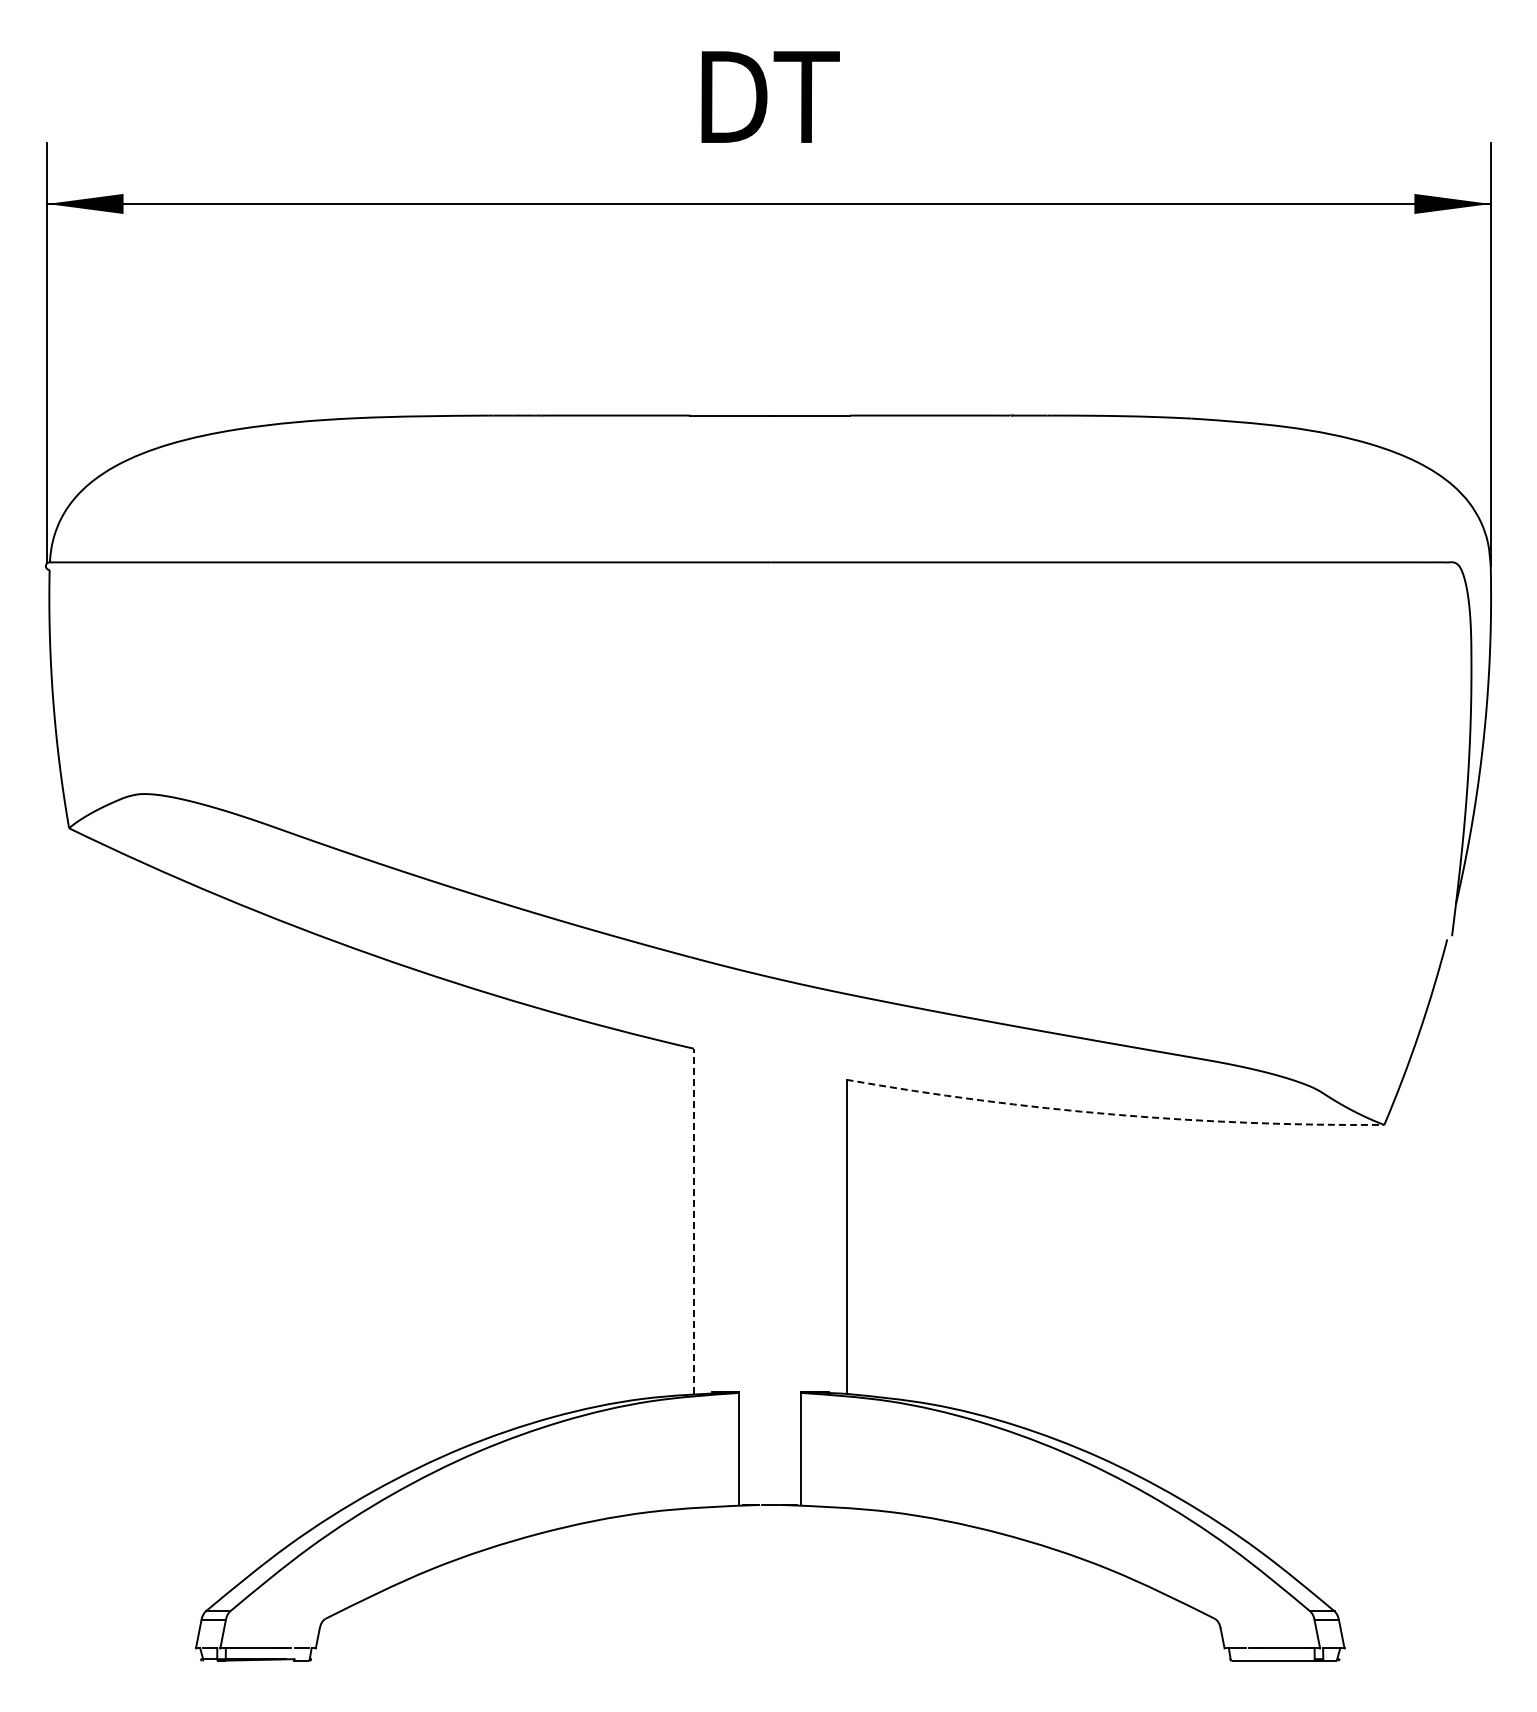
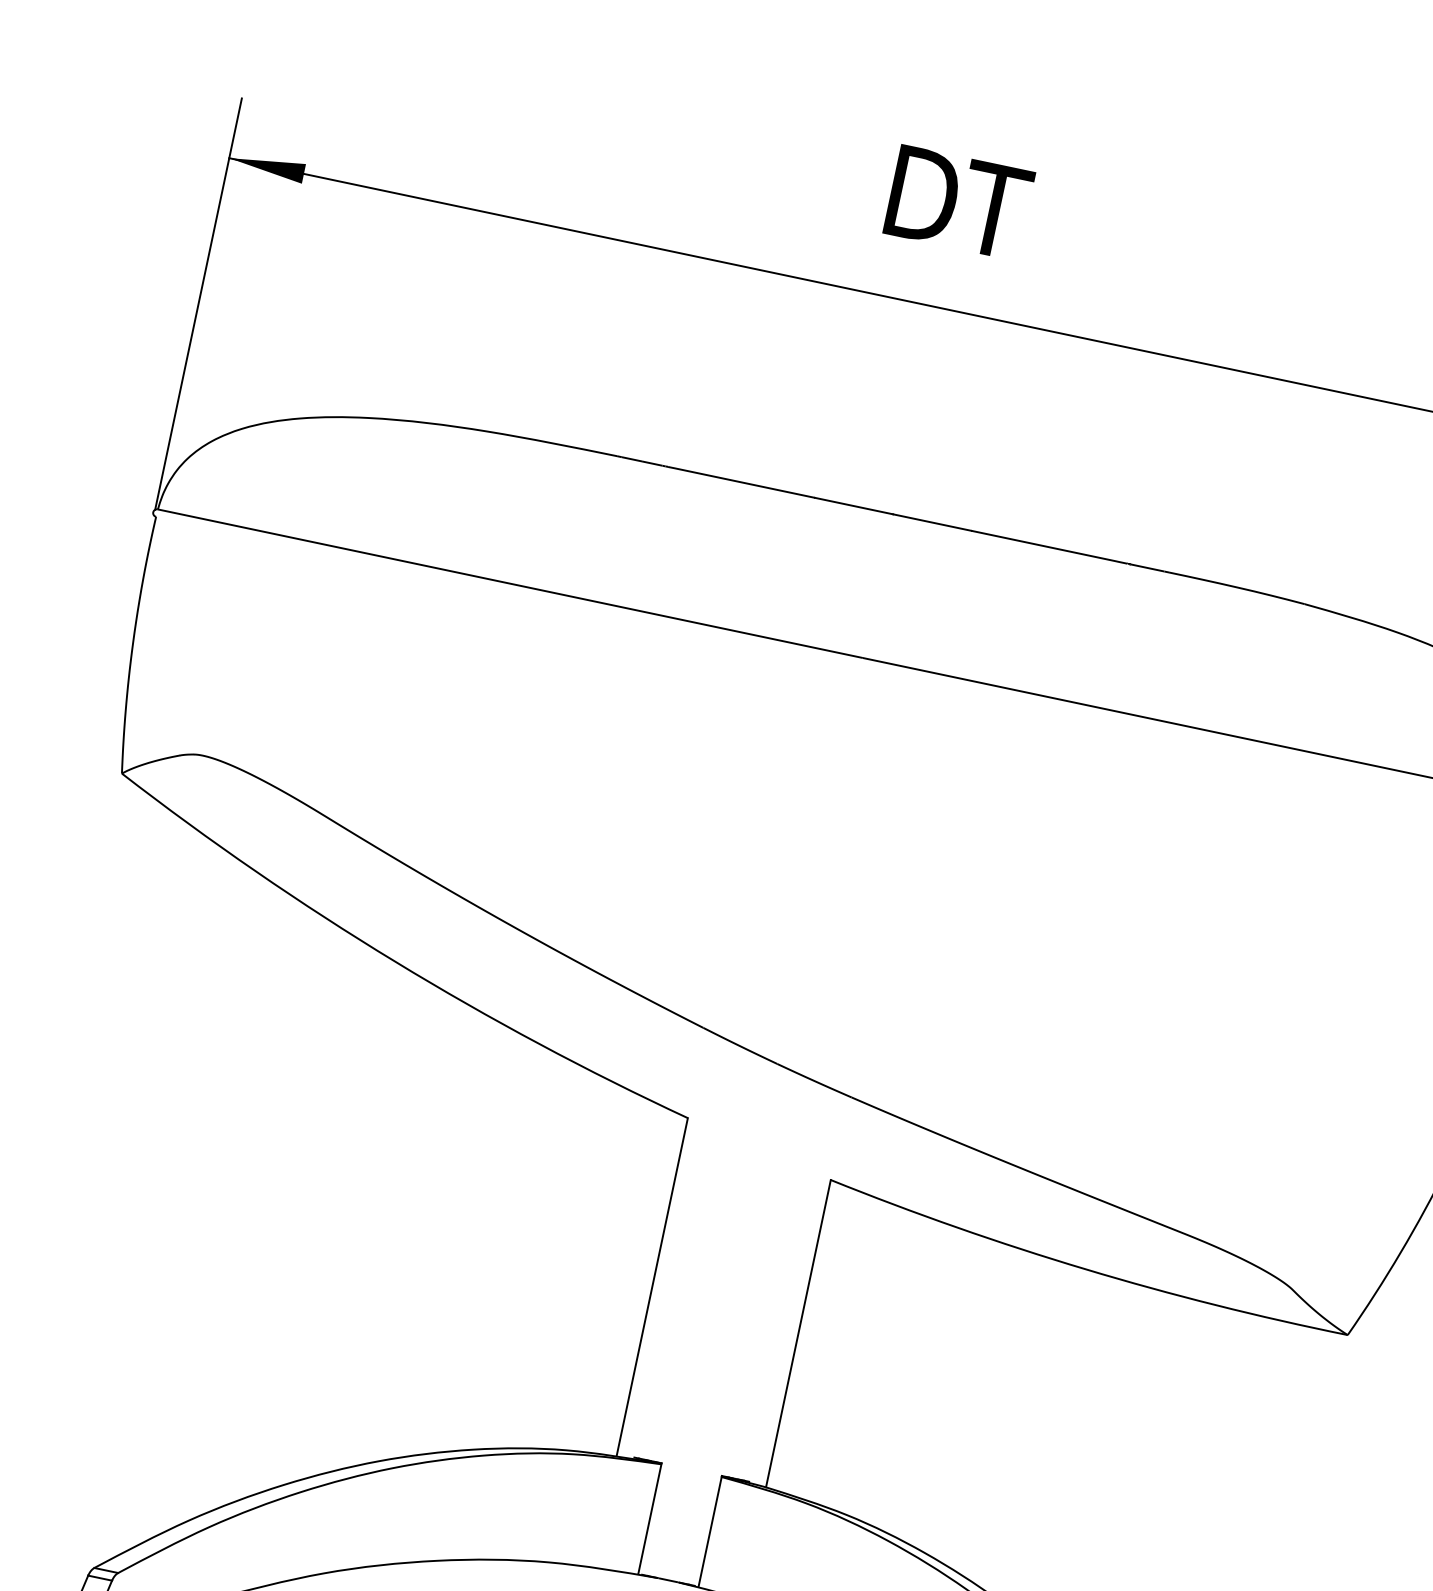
arc: (1114, 1114) -> (1085, 1269), dashed -> solid
line: (693, 1221) -> (651, 1287), dashed -> solid

